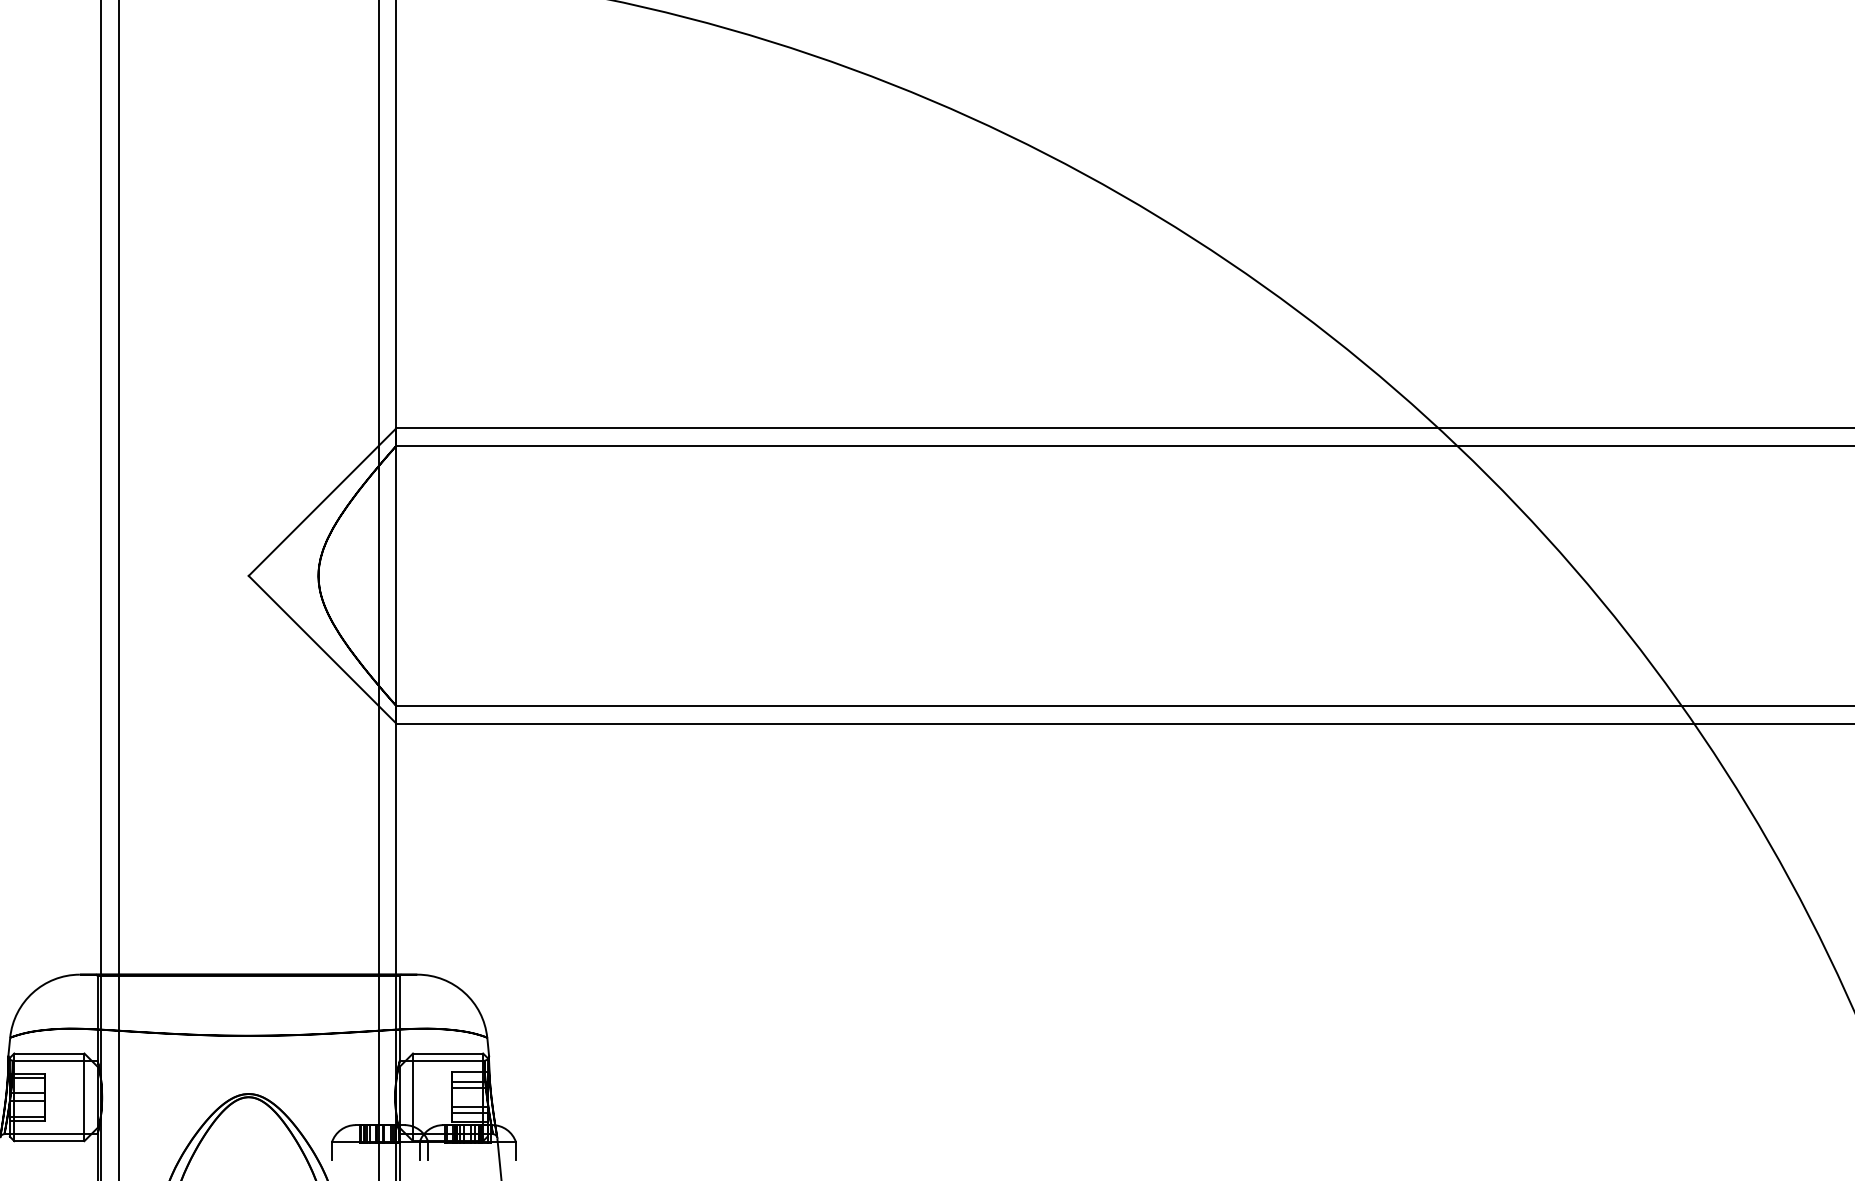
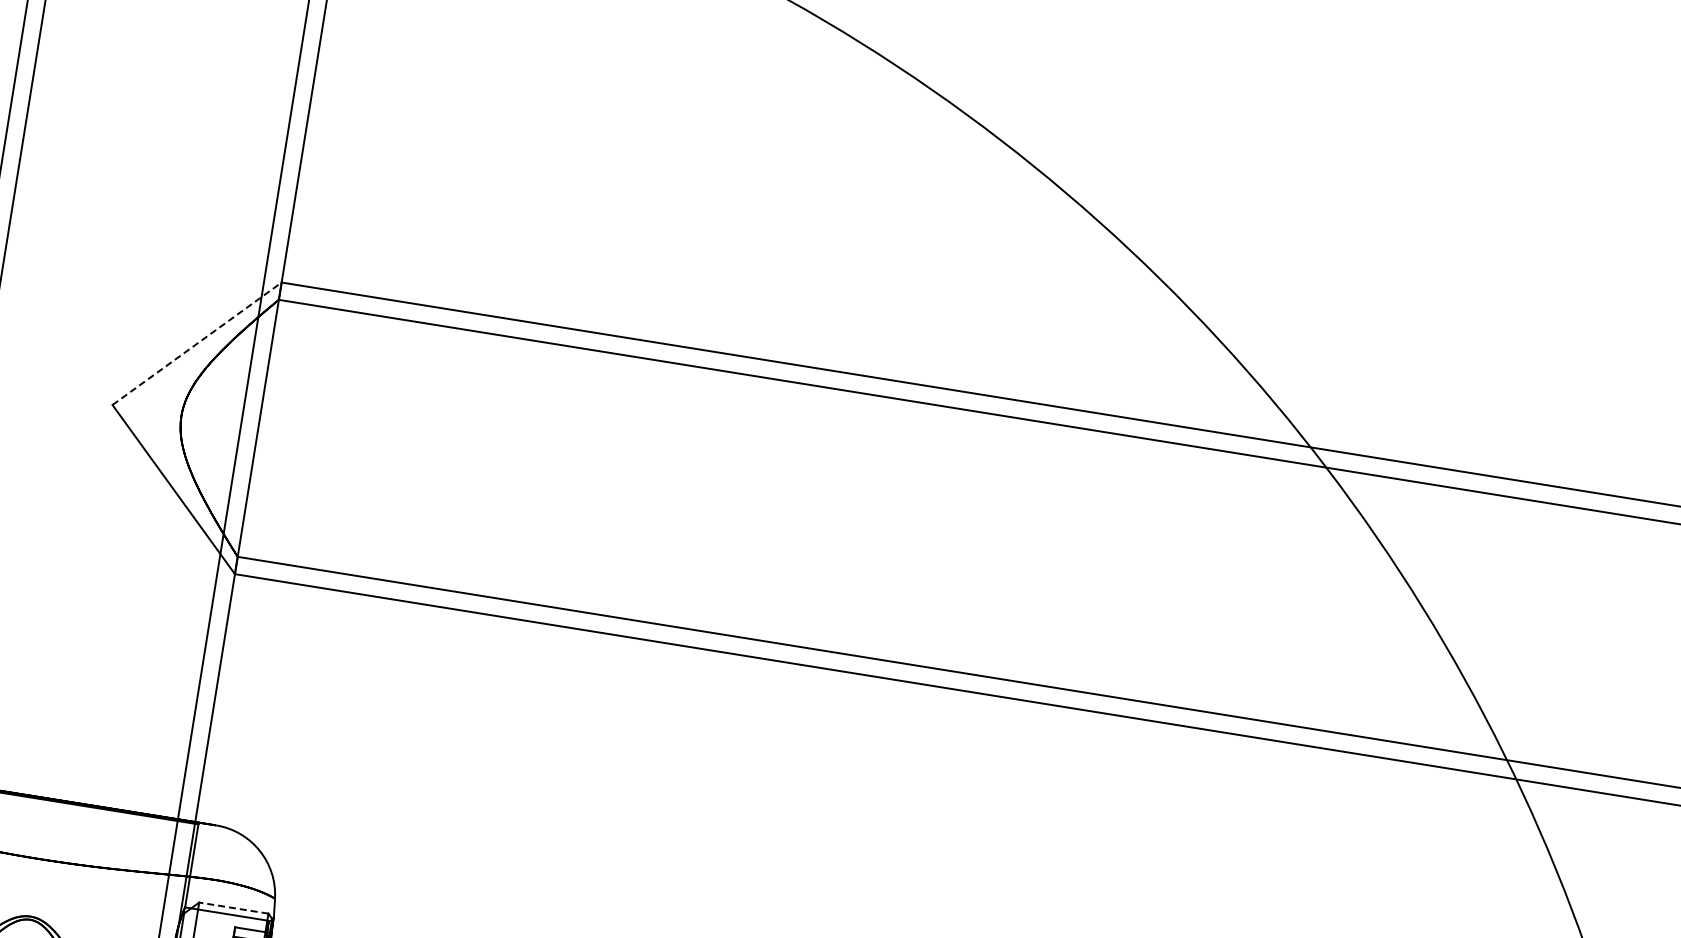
line: (322, 501) -> (197, 343), solid -> dashed
line: (447, 1053) -> (233, 907), solid -> dashed

